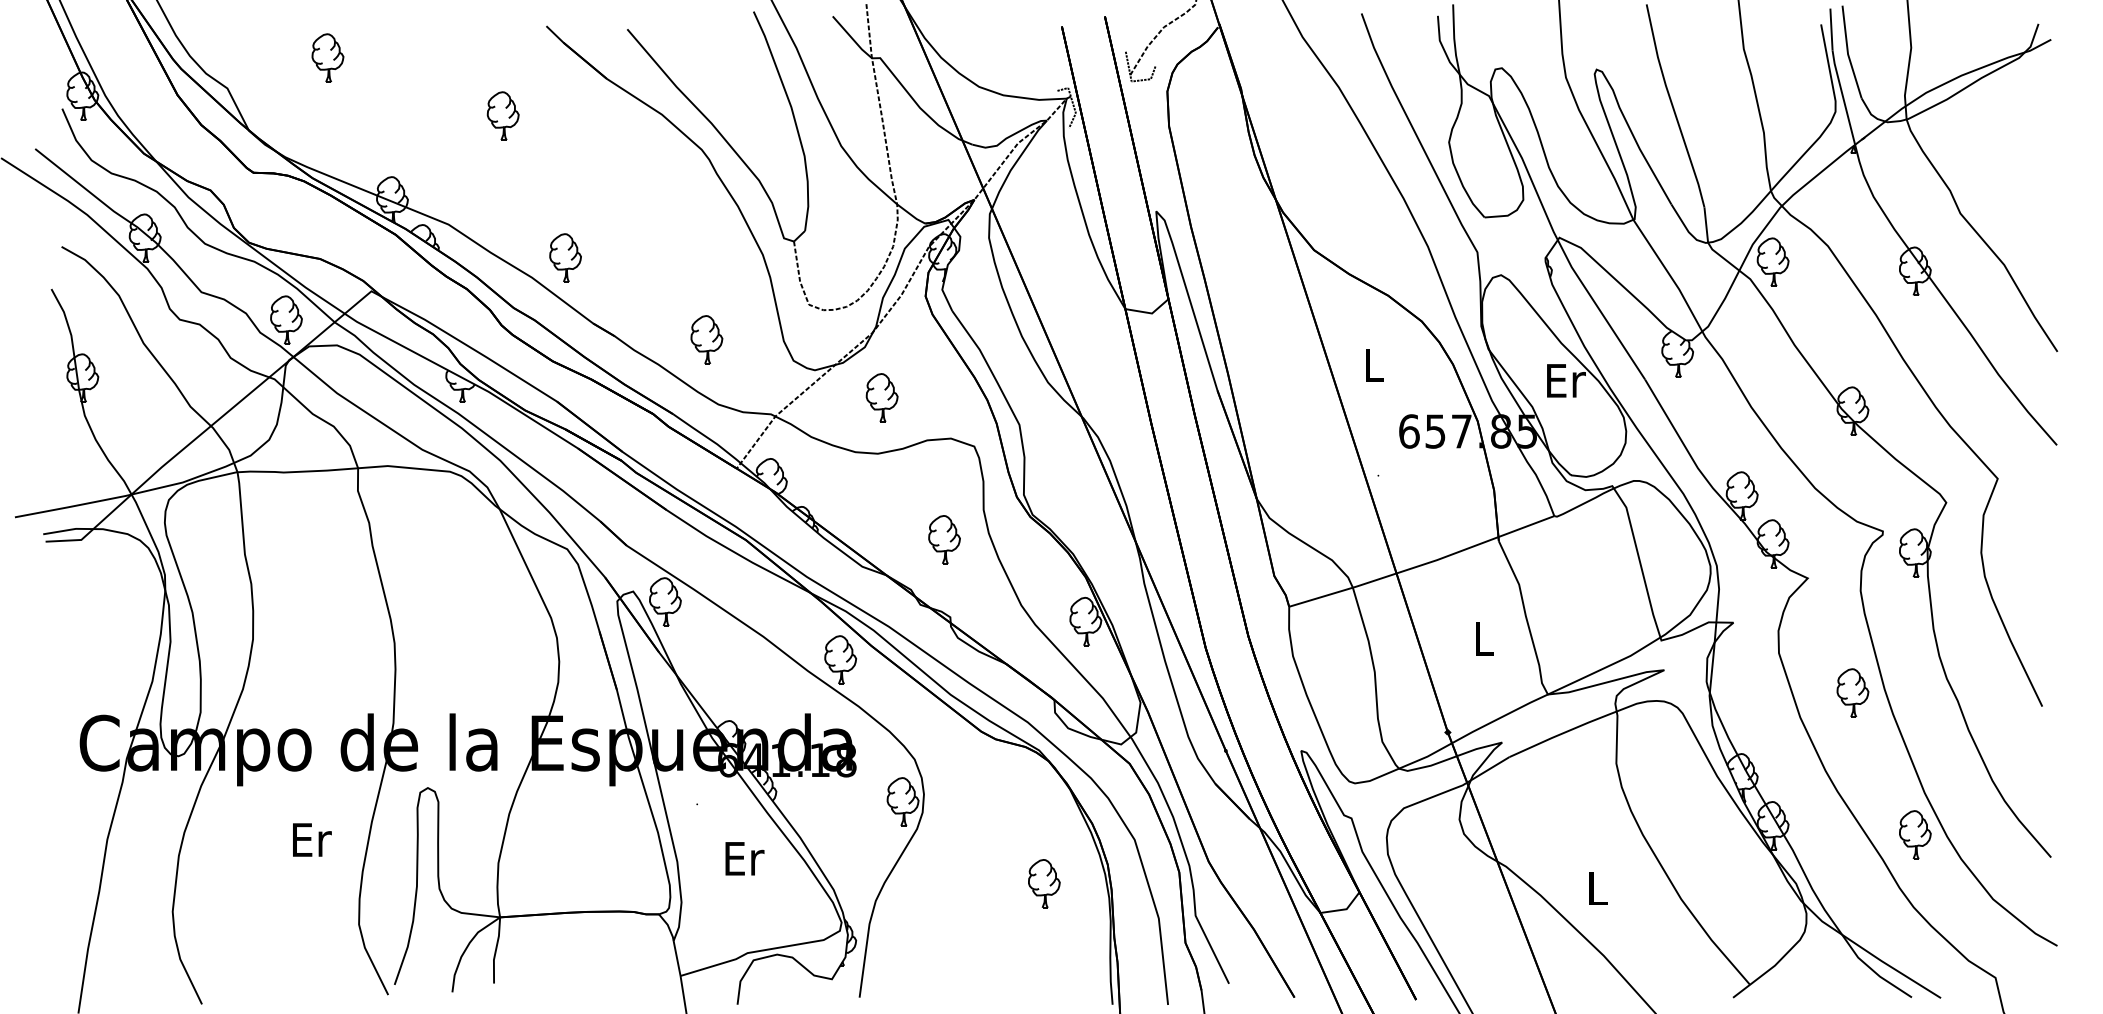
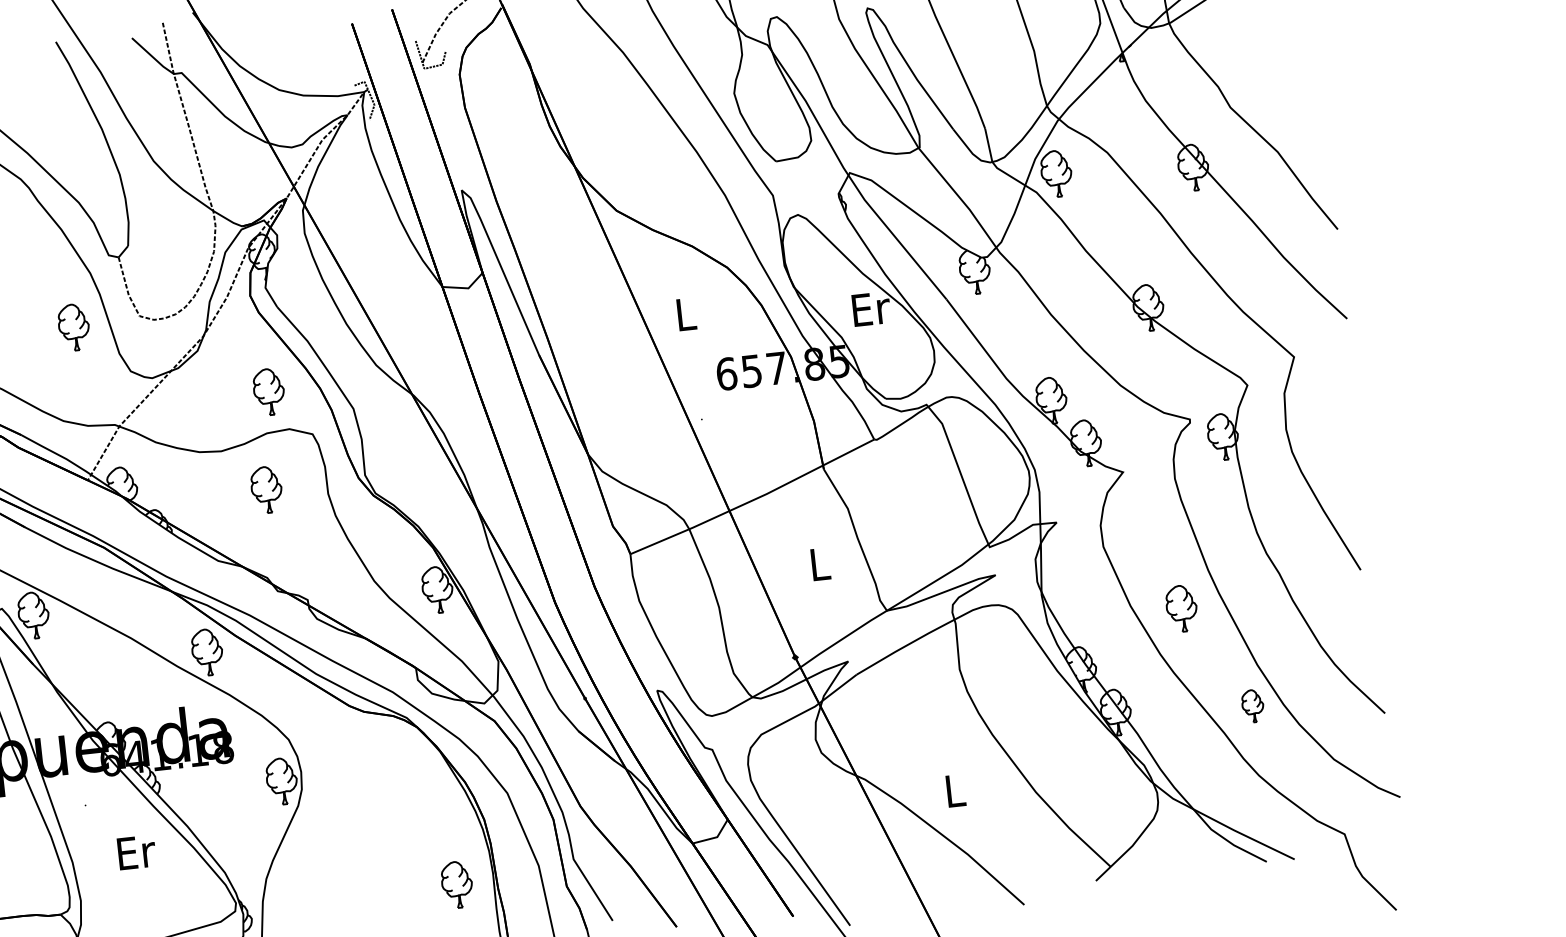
part: (706, 339) -> (73, 327), moved
part: (881, 397) -> (268, 391), moved
part: (944, 539) -> (266, 489), moved
part: (1852, 692) -> (1181, 608), moved
part: (1915, 834) -> (1253, 705), size x0.7
part: (1044, 883) -> (457, 884), moved

